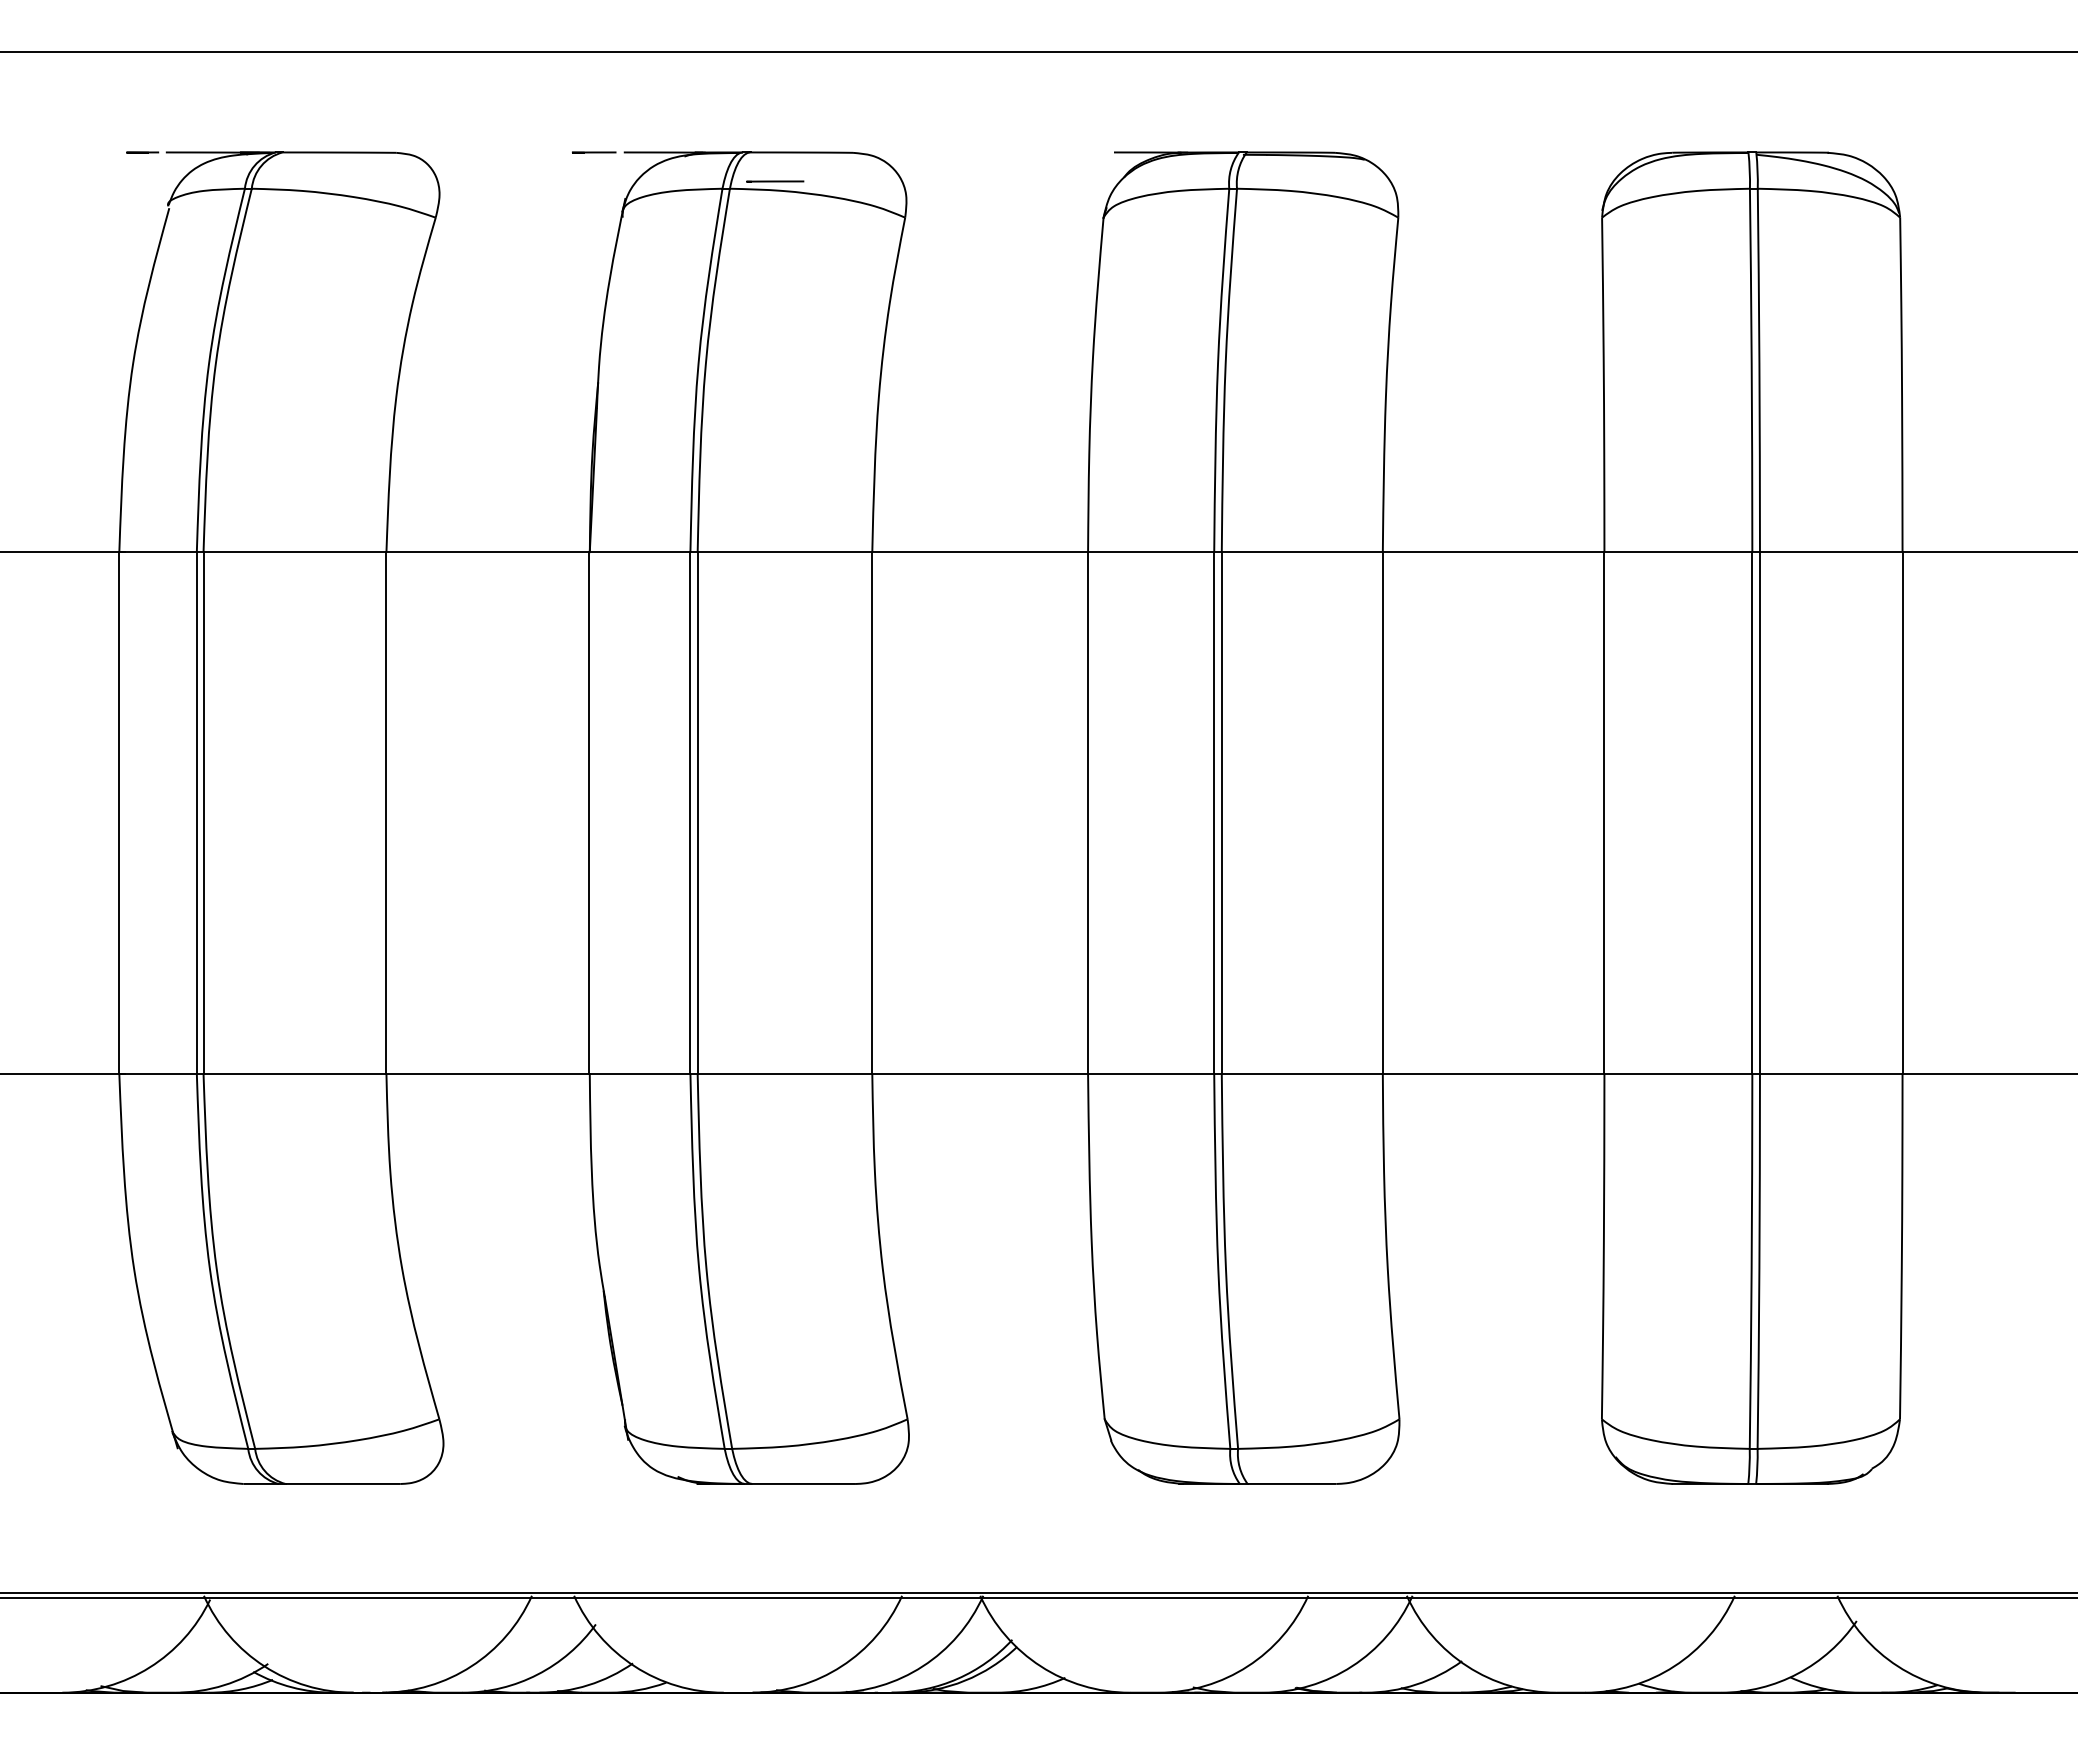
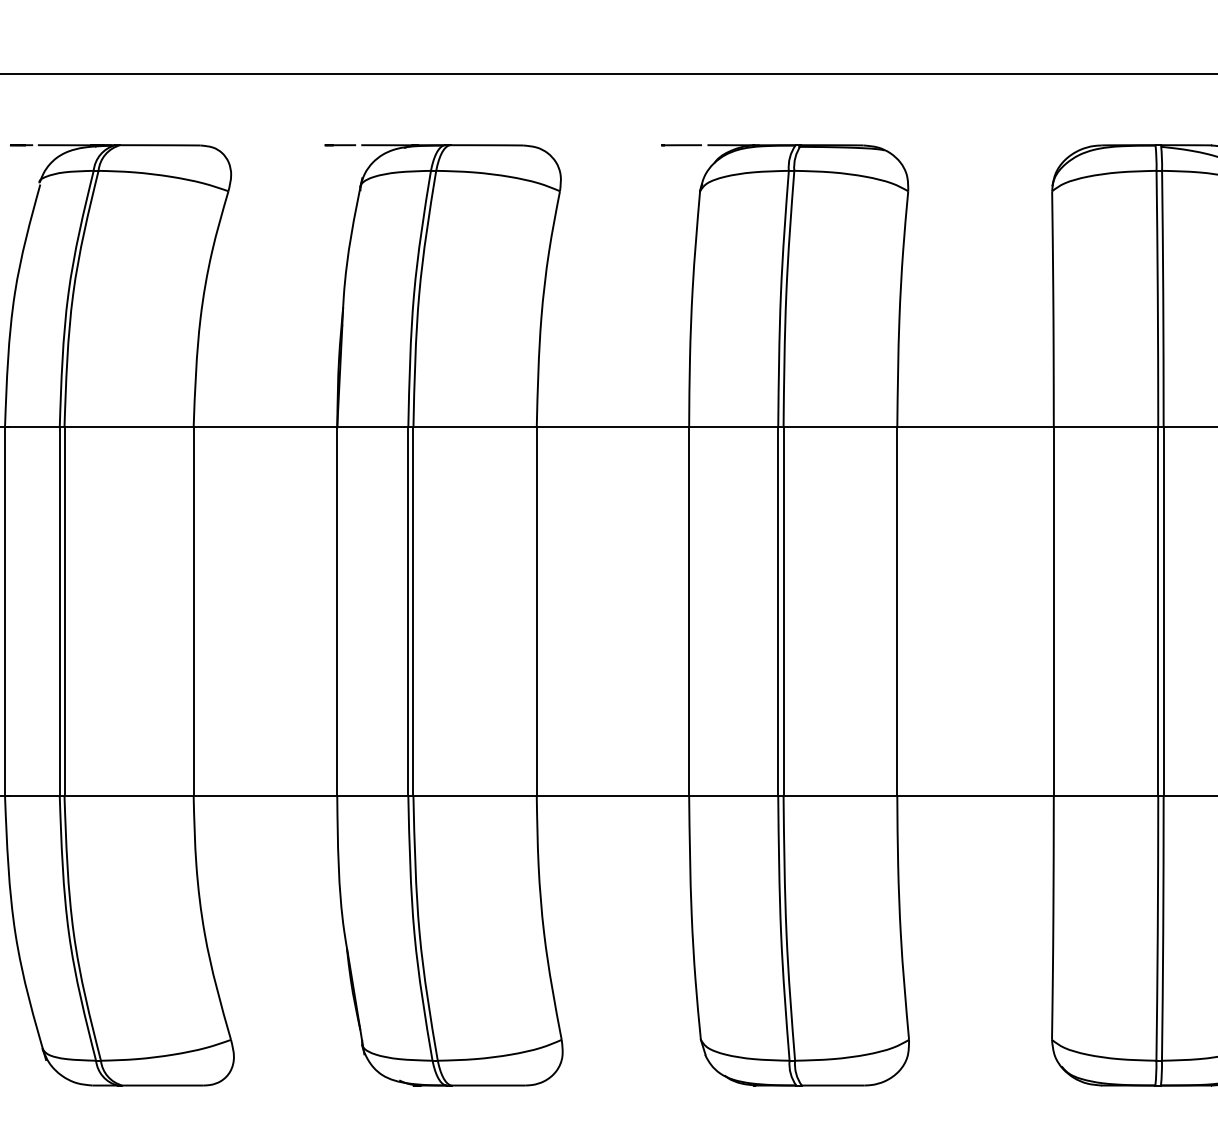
line: (775, 181) -> (681, 145), moved

